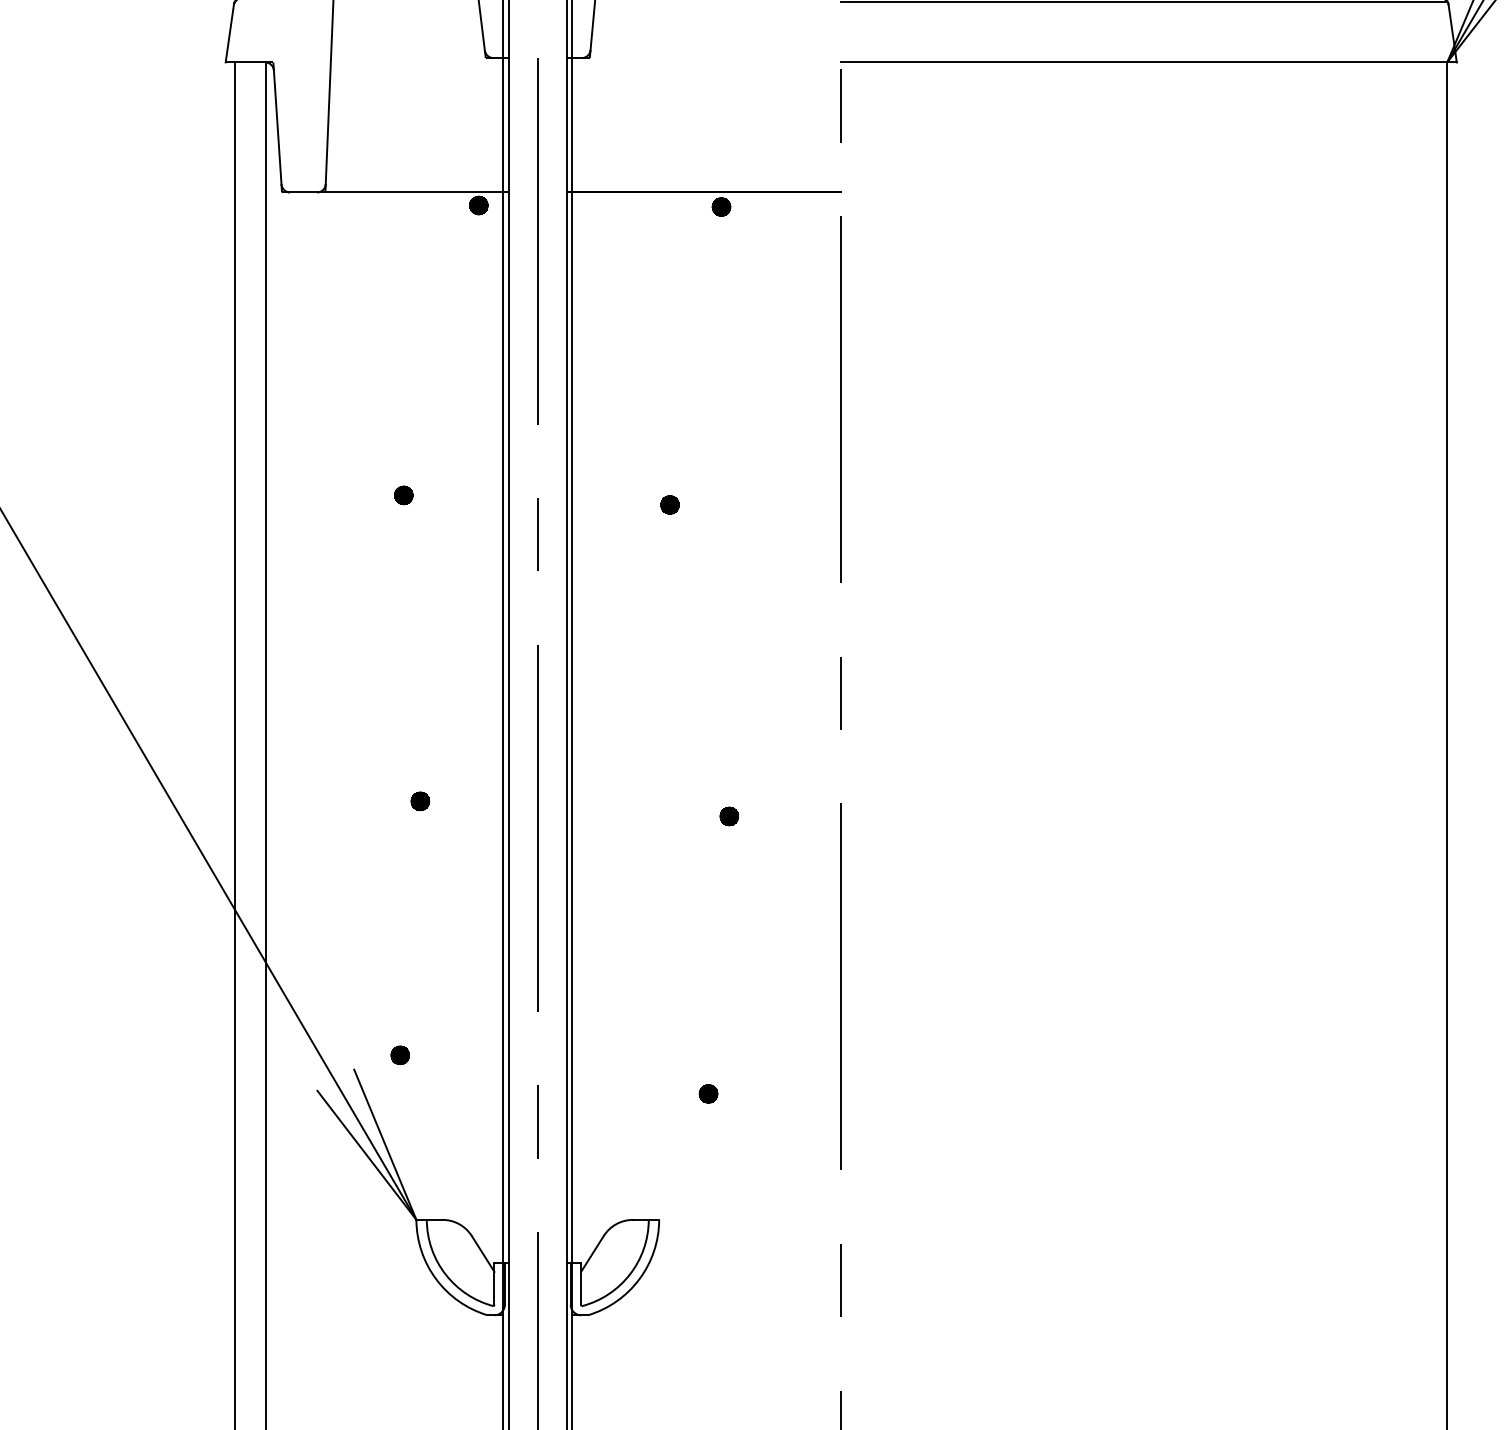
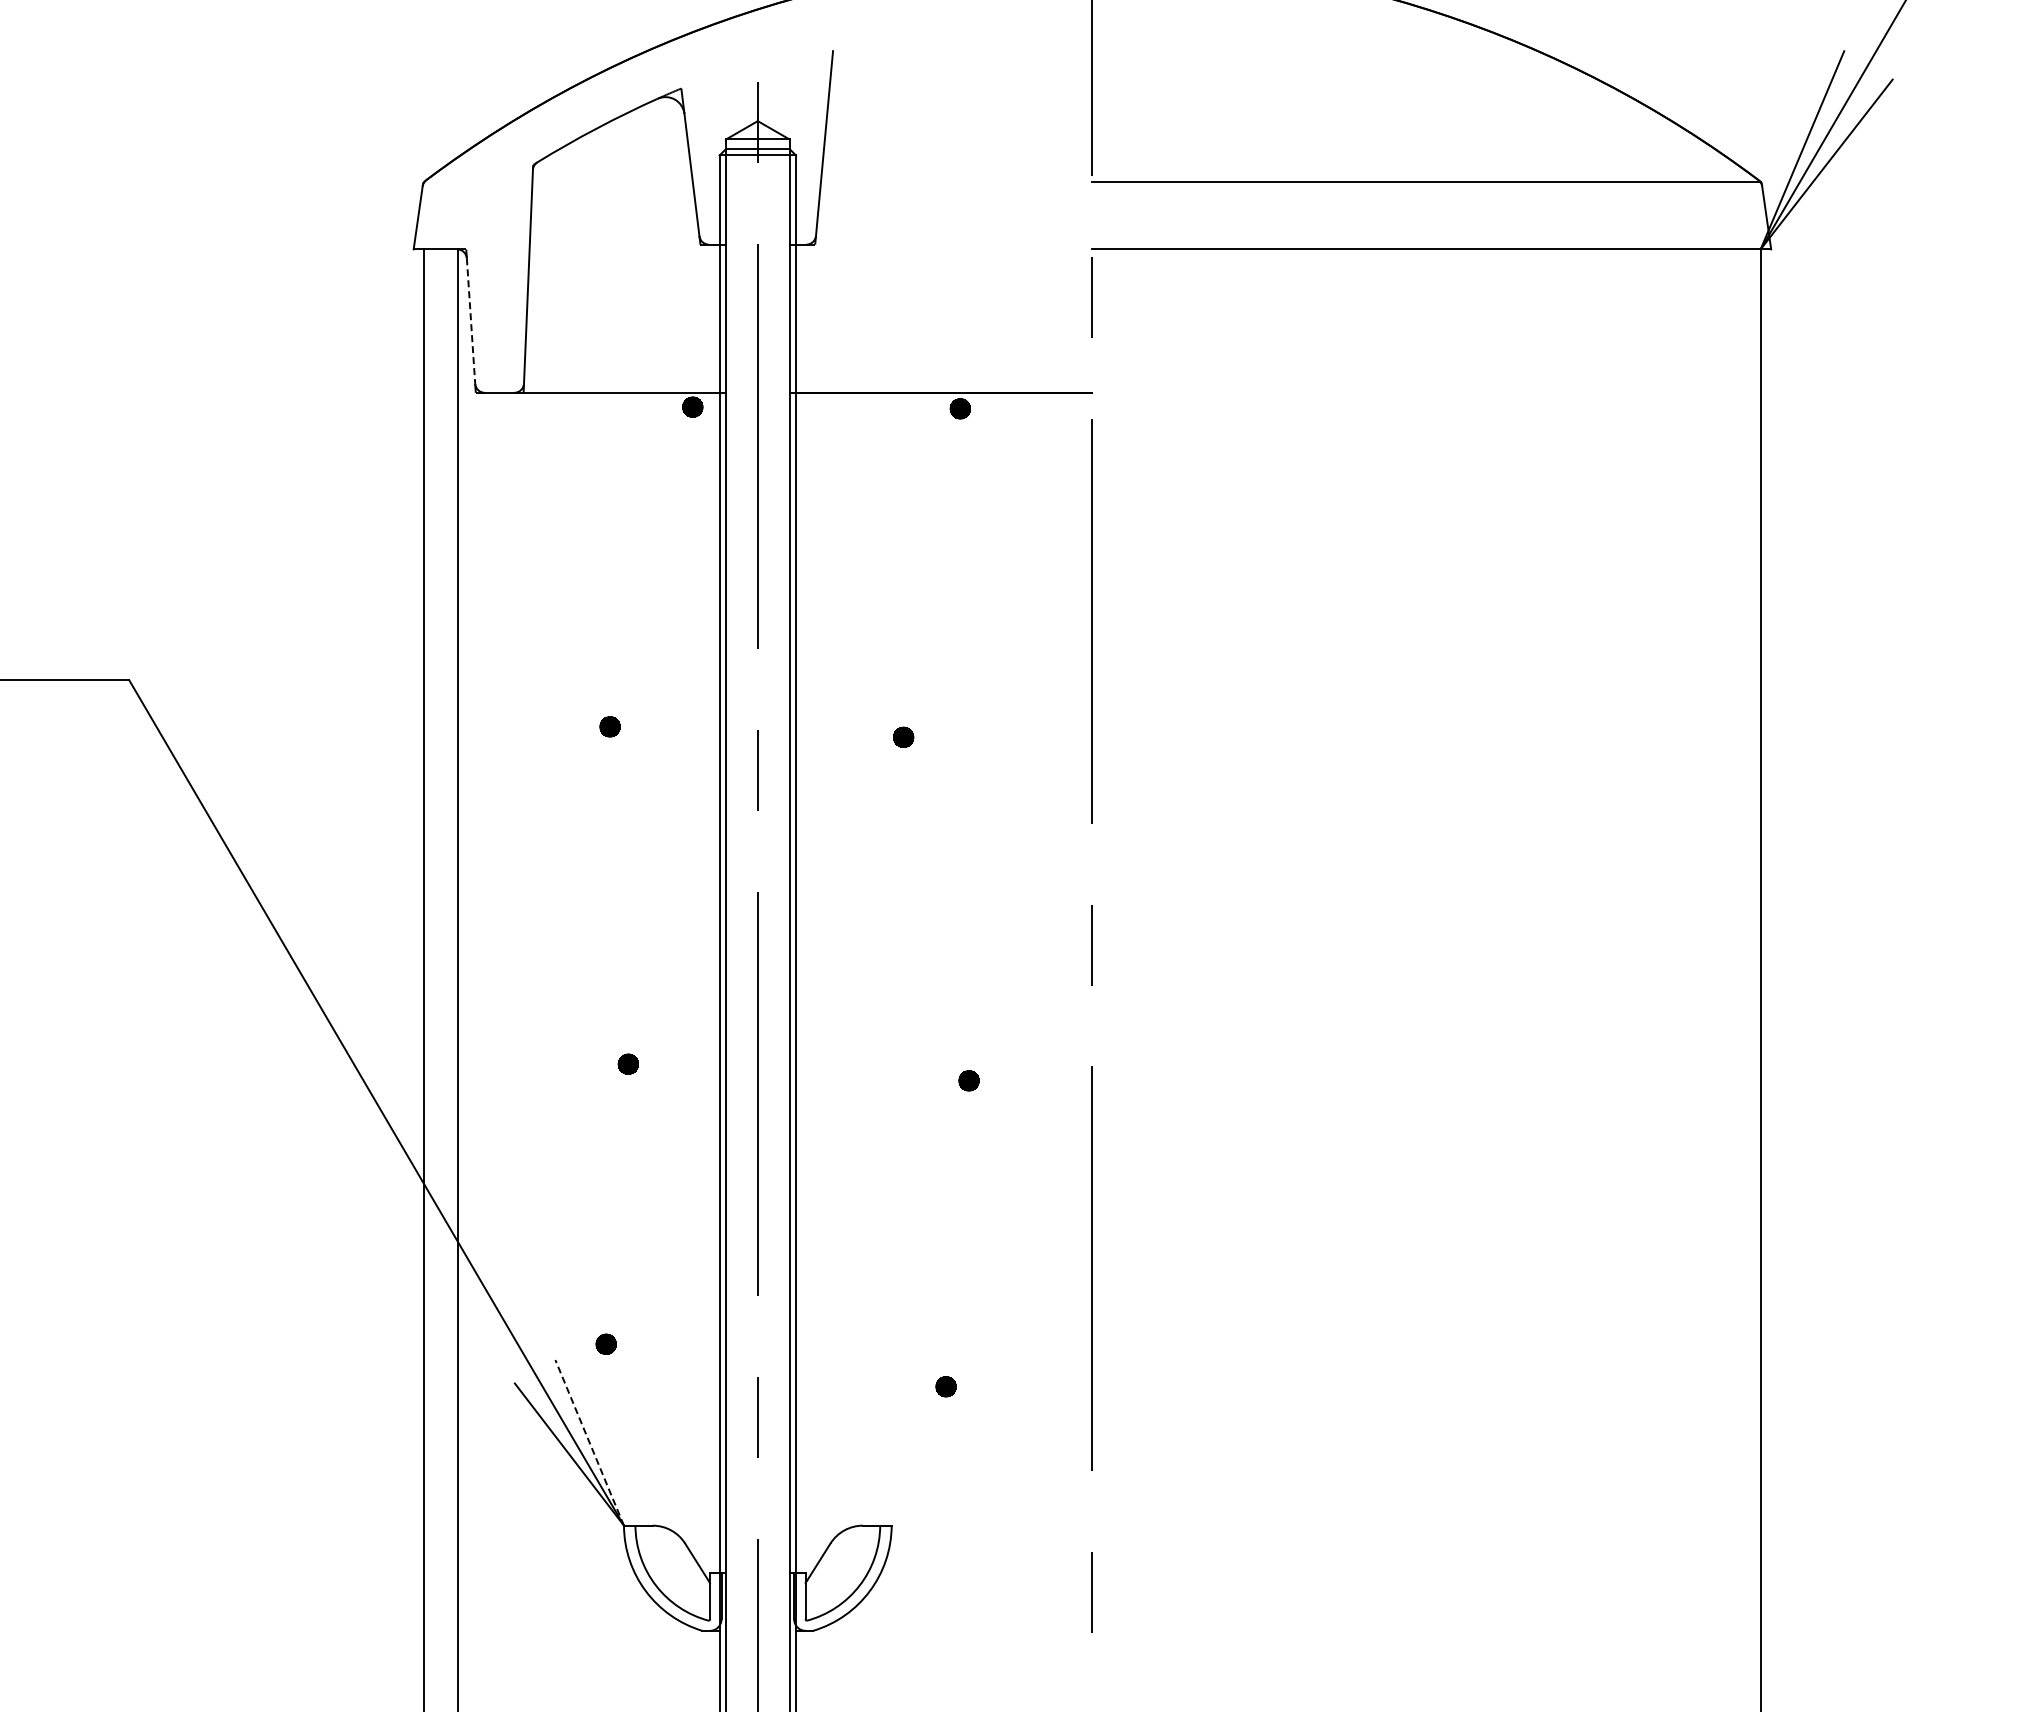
line: (278, 127) -> (471, 321), solid -> dashed
line: (385, 1144) -> (589, 1442), solid -> dashed

